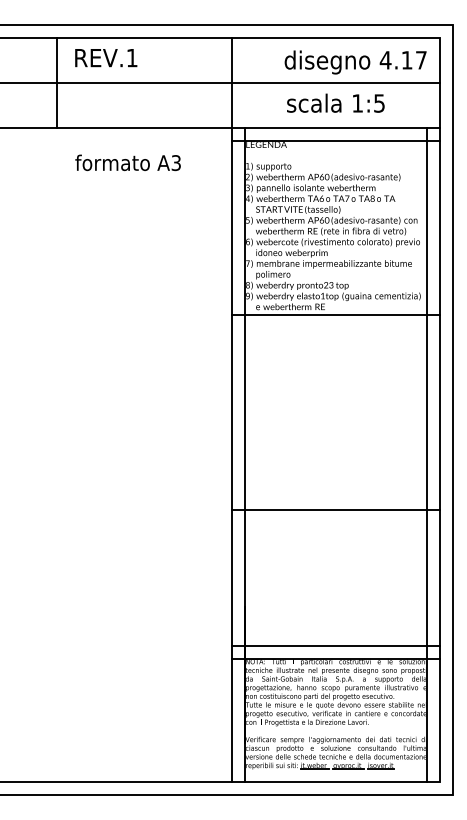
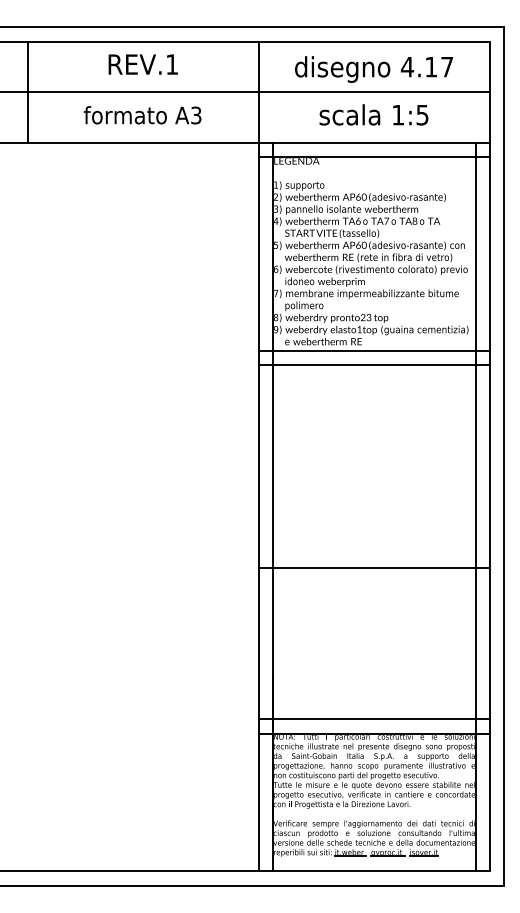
text: (105, 57) -> (142, 64), moved
text: (355, 62) -> (373, 69), moved
line: (57, 82) -> (27, 91), moved
text: (127, 163) -> (142, 115), moved
line: (335, 328) -> (373, 365), added

